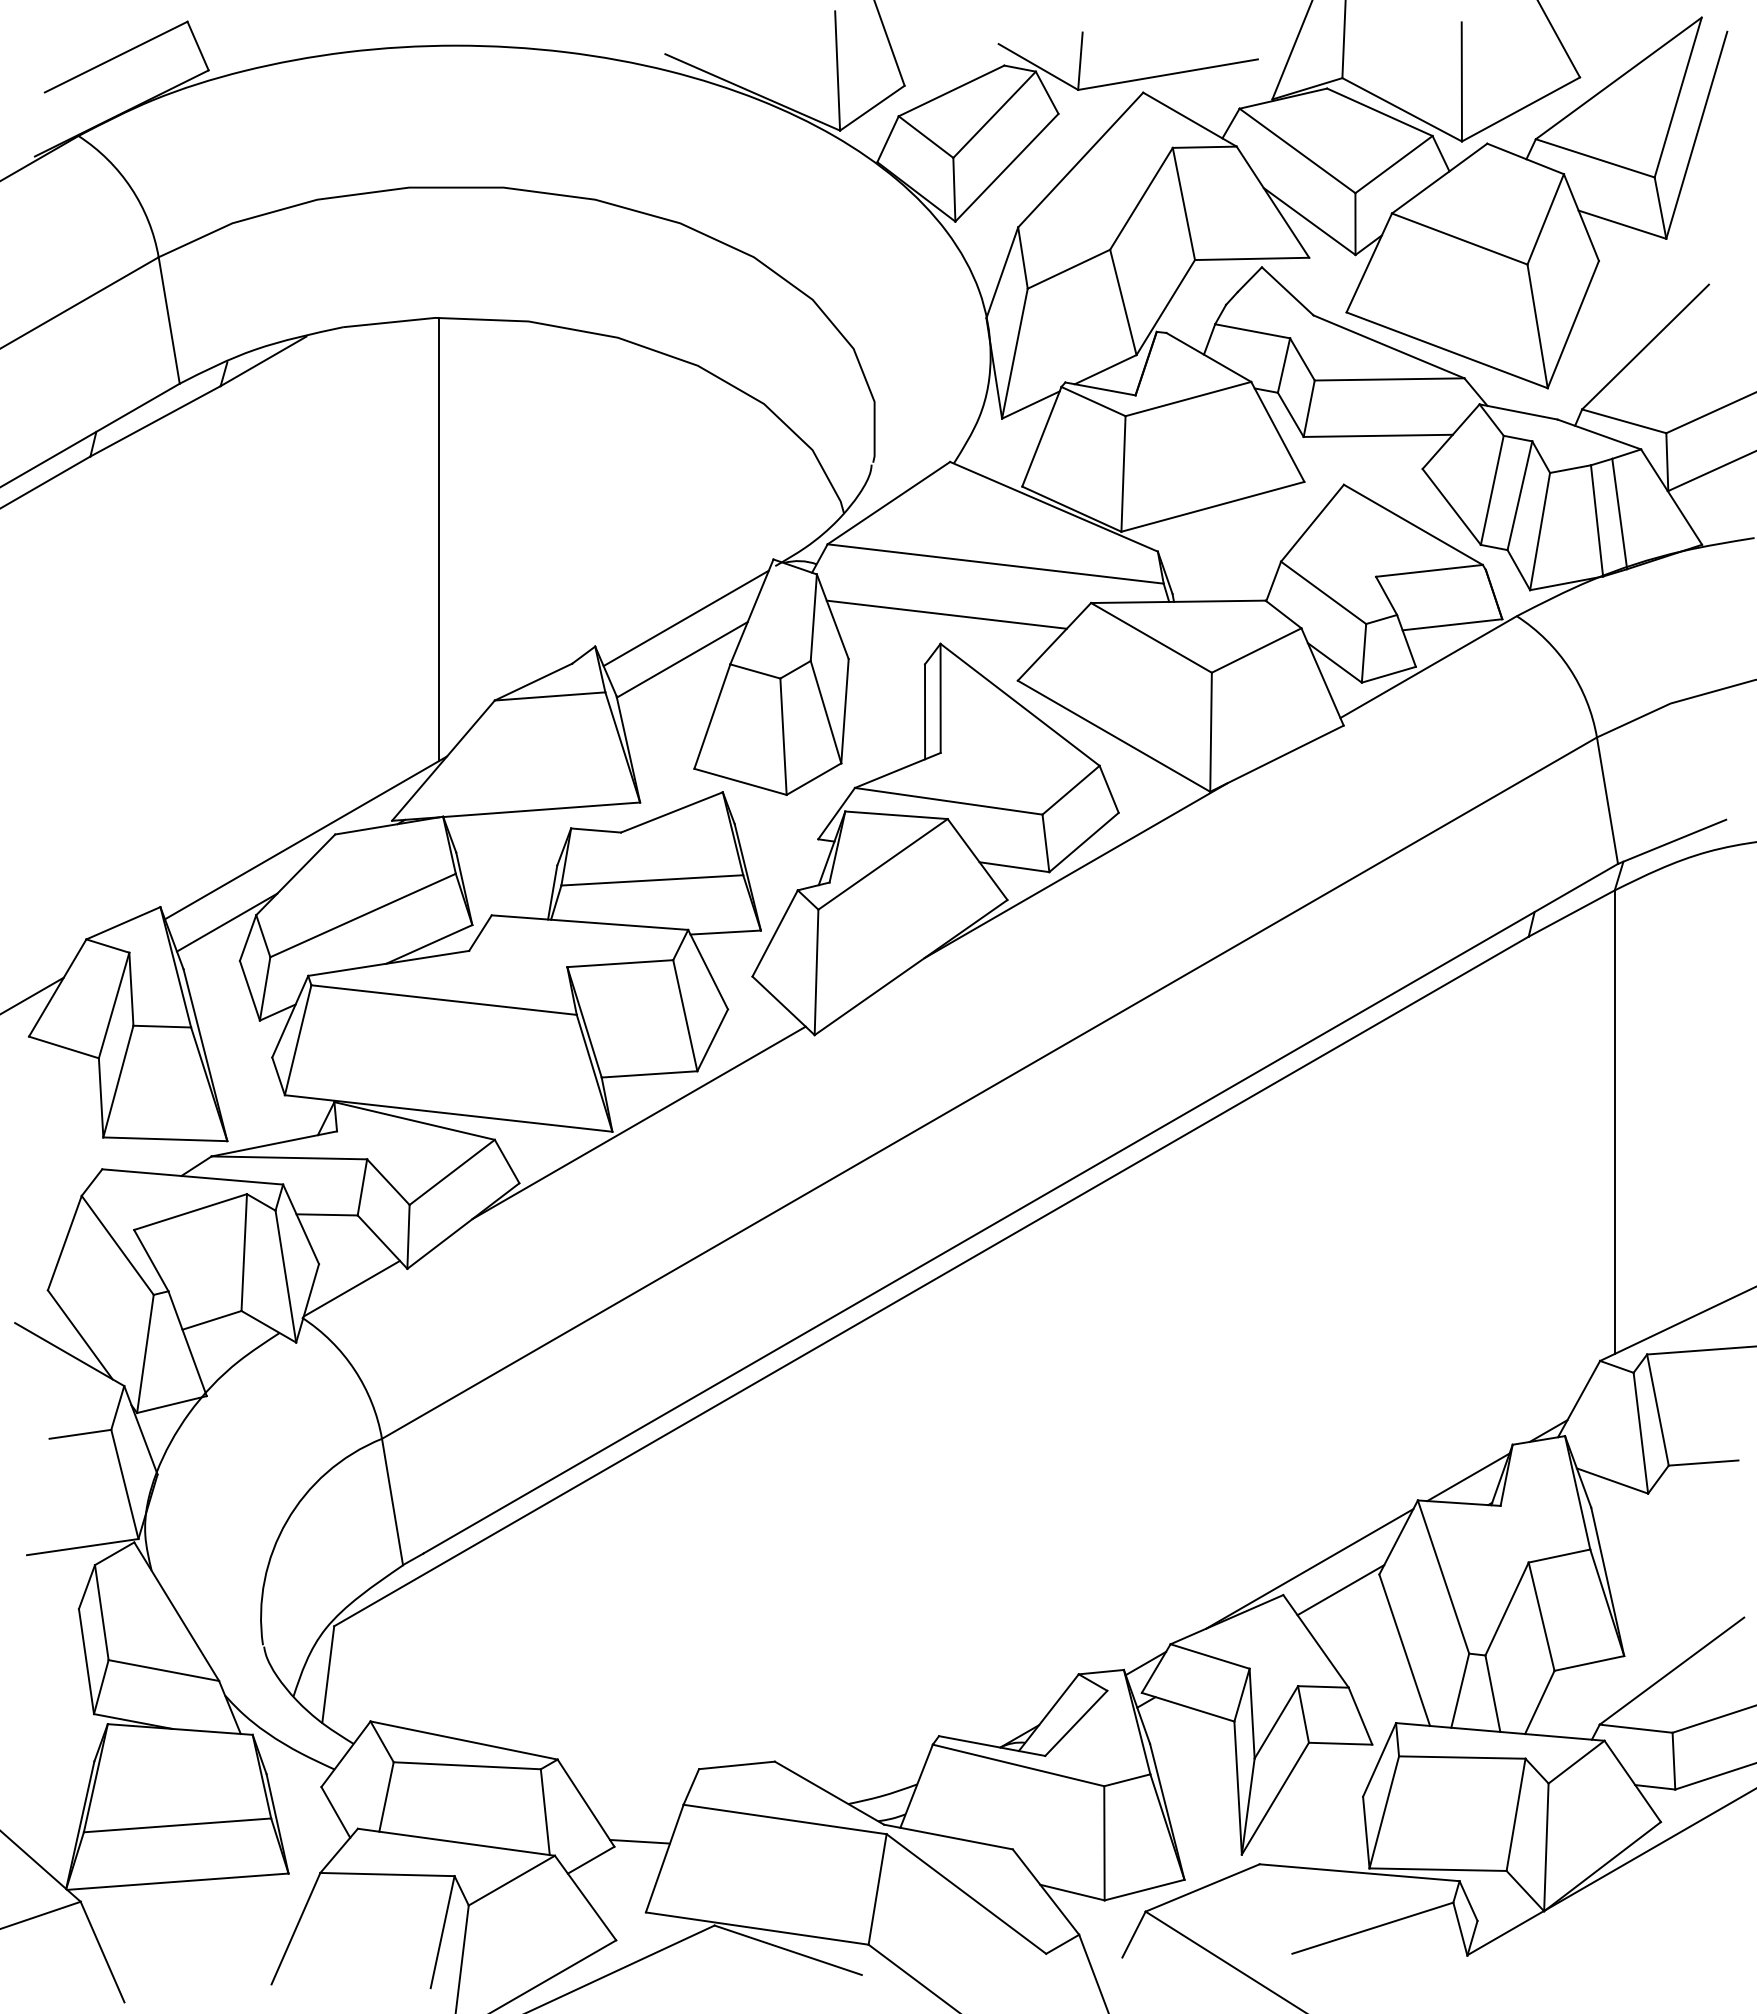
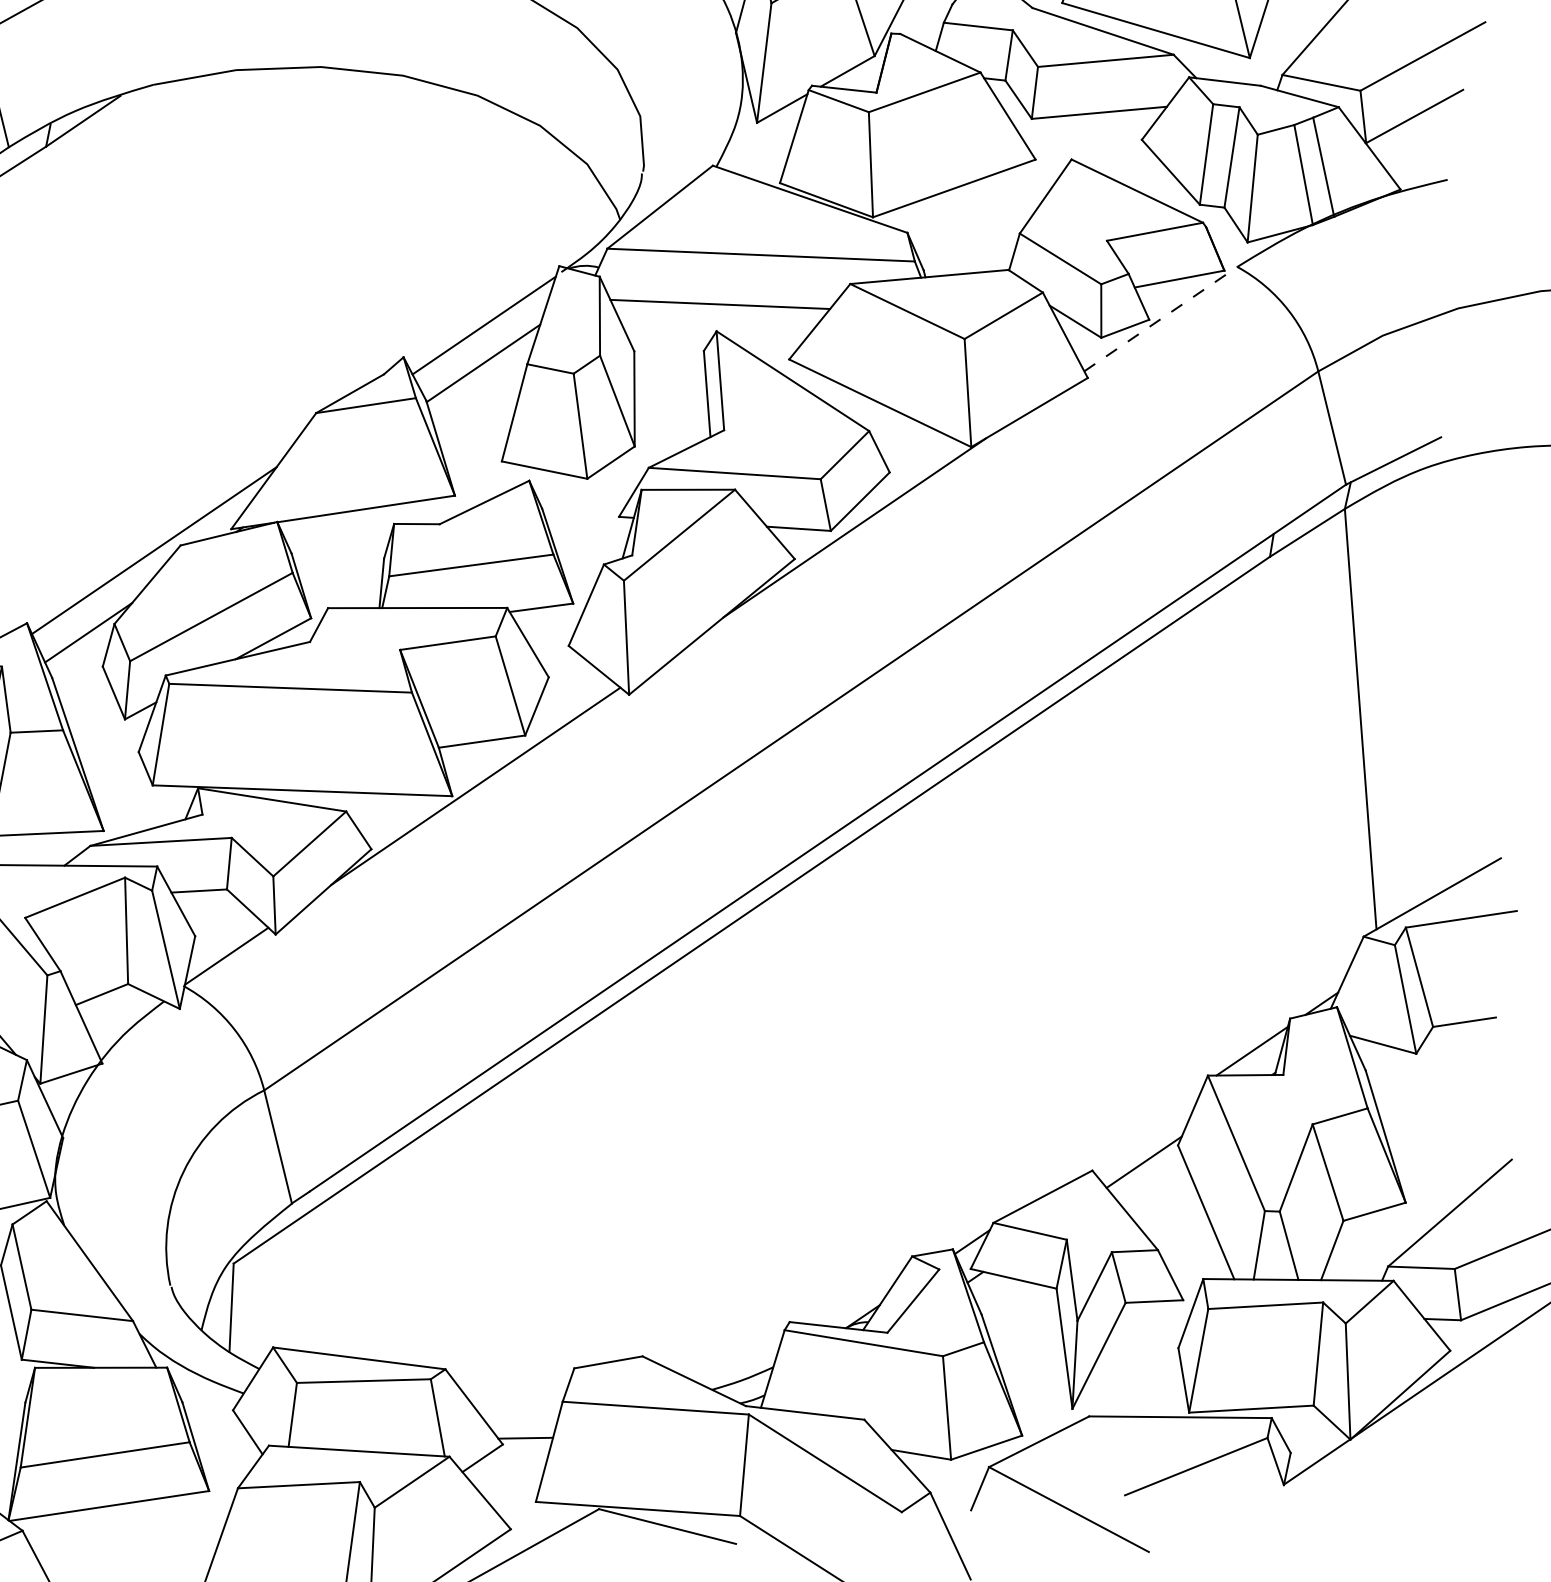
line: (438, 539) -> (254, 270), removed
line: (1428, 667) -> (1160, 319), solid -> dashed
line: (1309, 1568) -> (1114, 1144), removed

